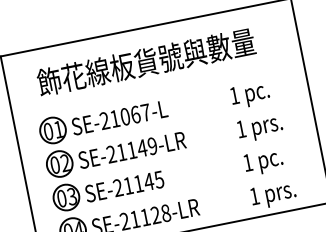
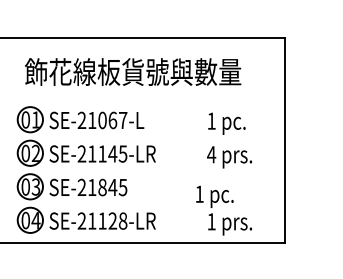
text: (241, 129) -> (211, 154), 1 -> 4
text: (151, 145) -> (122, 153), SE-21149-LR -> SE-21145-LR
text: (263, 162) -> (214, 196), moved
text: (138, 183) -> (102, 187), SE-21145 -> SE-21845

